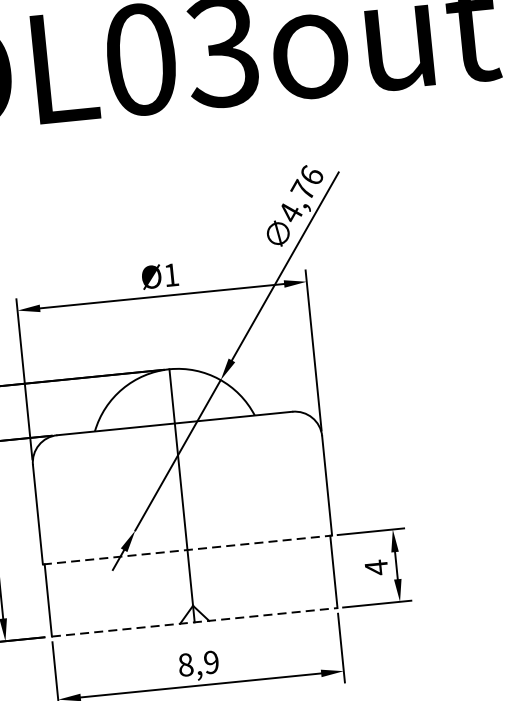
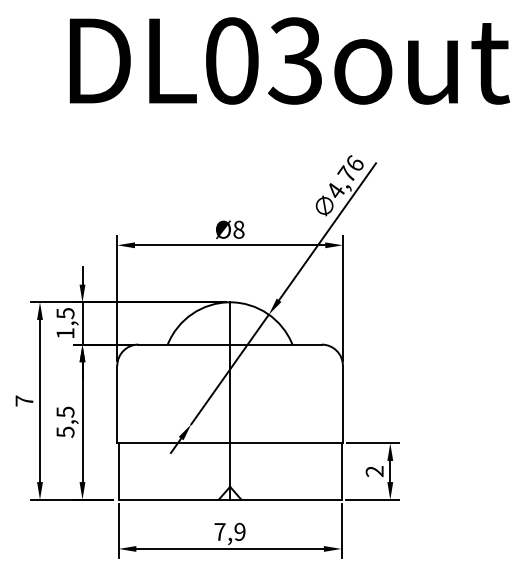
text: (170, 274) -> (238, 229), Ø1 -> Ø8
line: (187, 550) -> (230, 443), dashed -> solid
text: (376, 567) -> (374, 471), 4 -> 2
line: (195, 622) -> (230, 499), dashed -> solid
text: (185, 664) -> (219, 531), 8,9 -> 7,9

